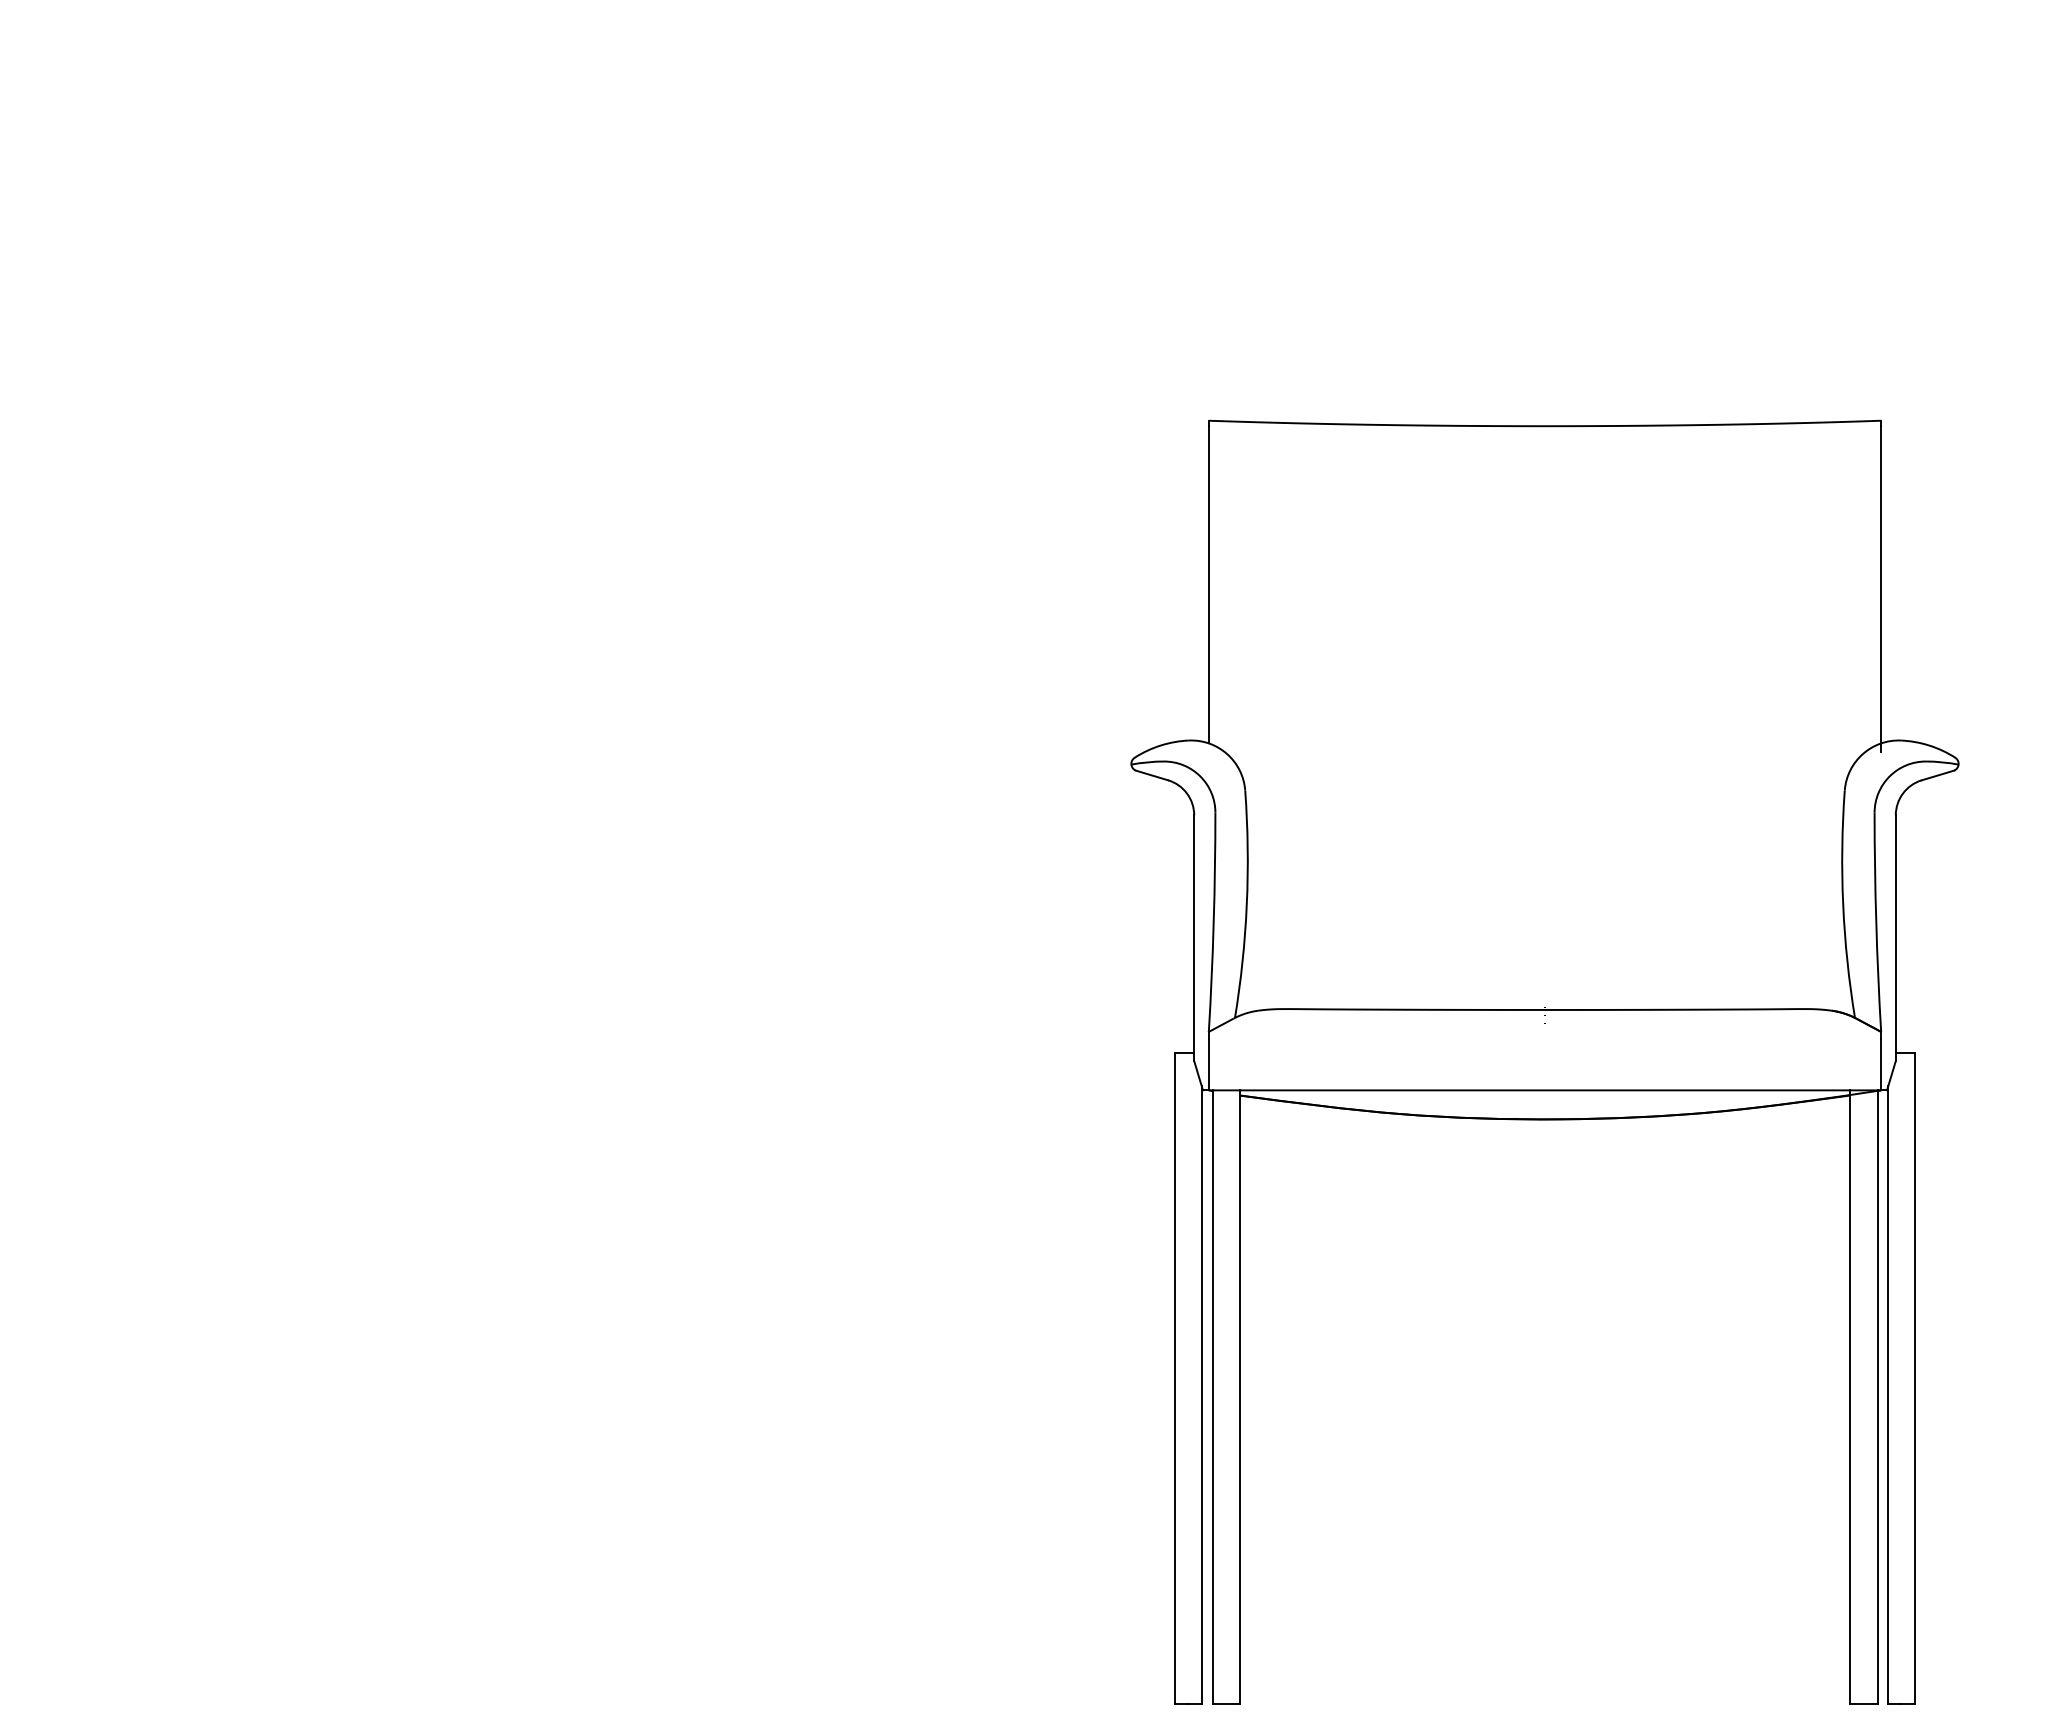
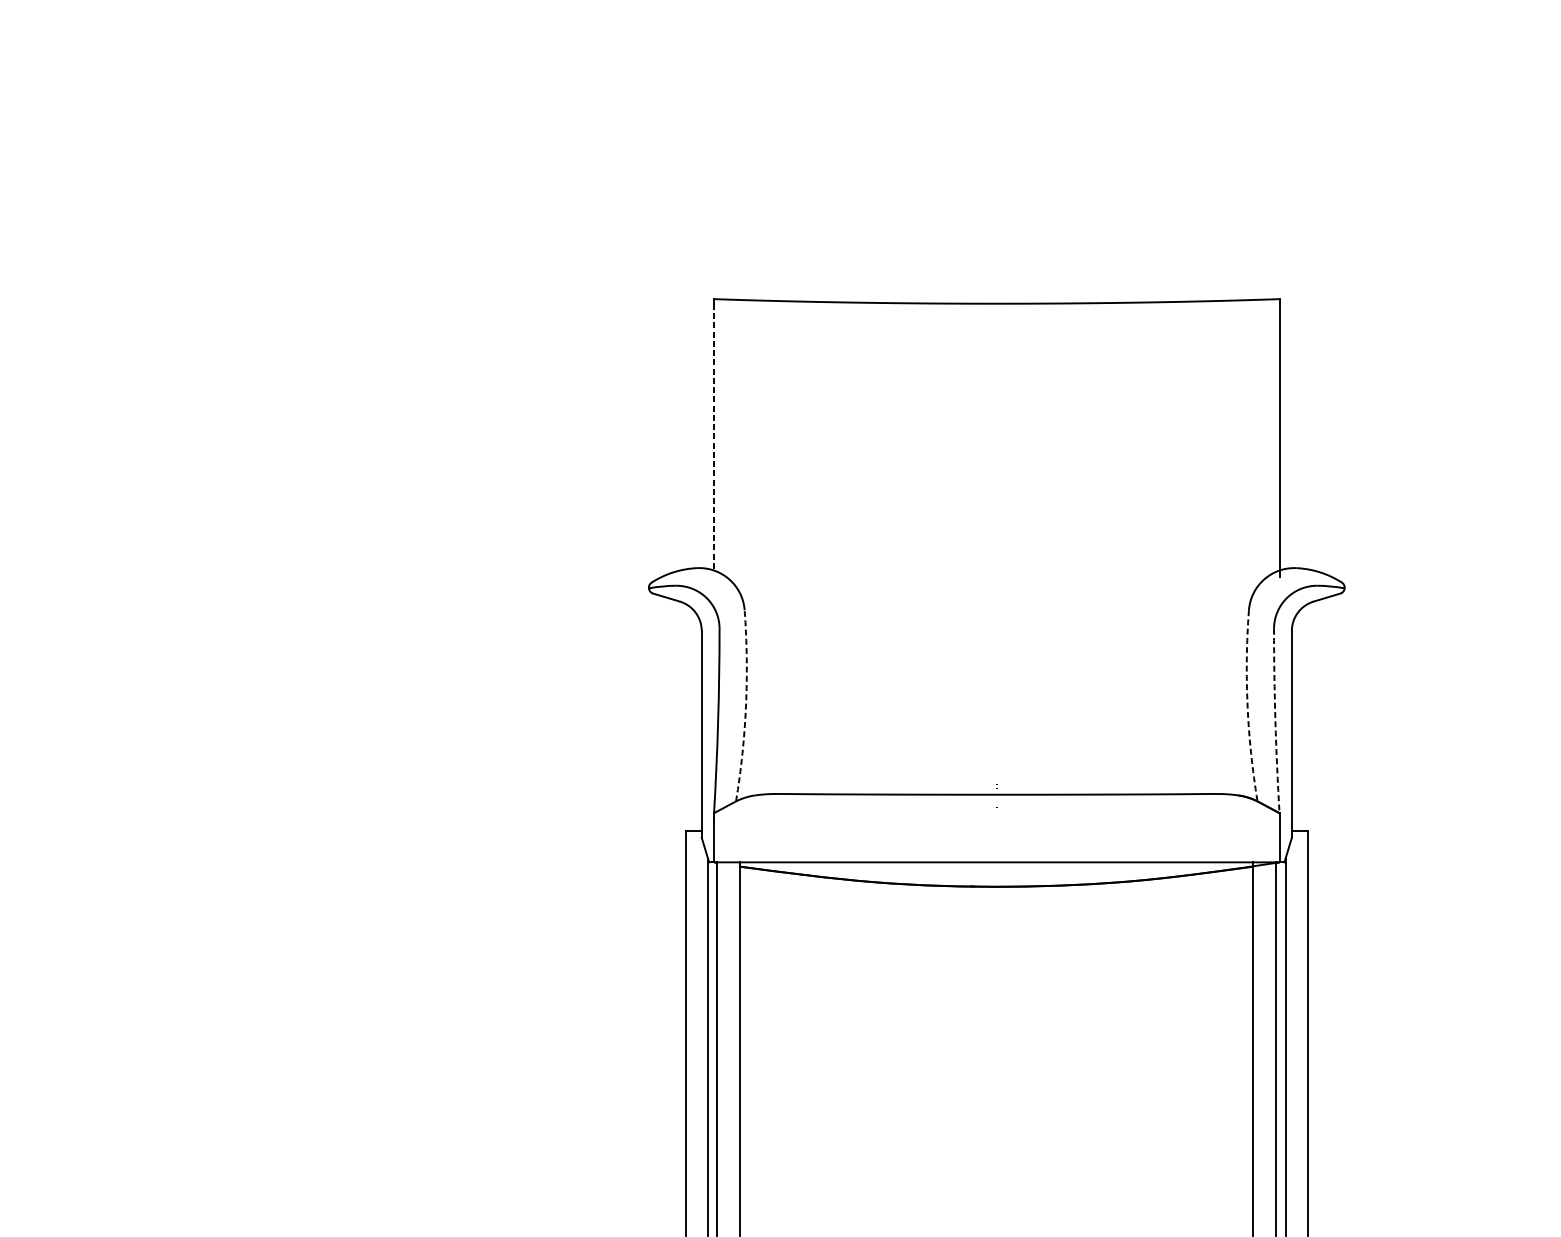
line: (1208, 584) -> (713, 436), solid -> dashed
arc: (1246, 904) -> (745, 706), solid -> dashed
arc: (1843, 904) -> (1247, 706), solid -> dashed
arc: (1876, 922) -> (1275, 721), solid -> dashed

